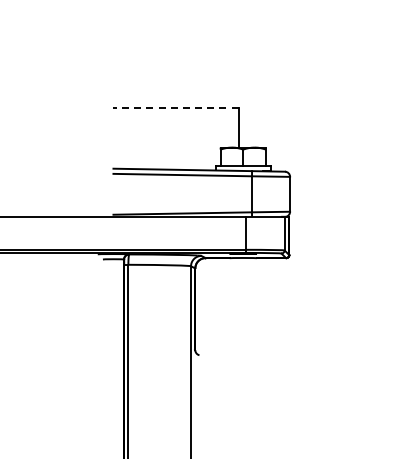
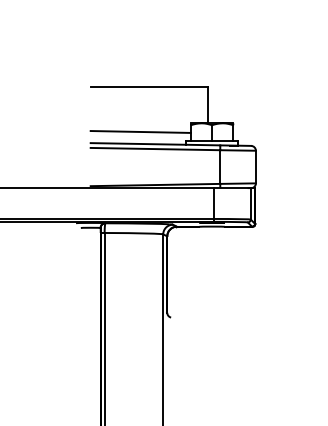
line: (176, 108) -> (149, 86), dashed -> solid
line: (166, 156) -> (140, 131), added

